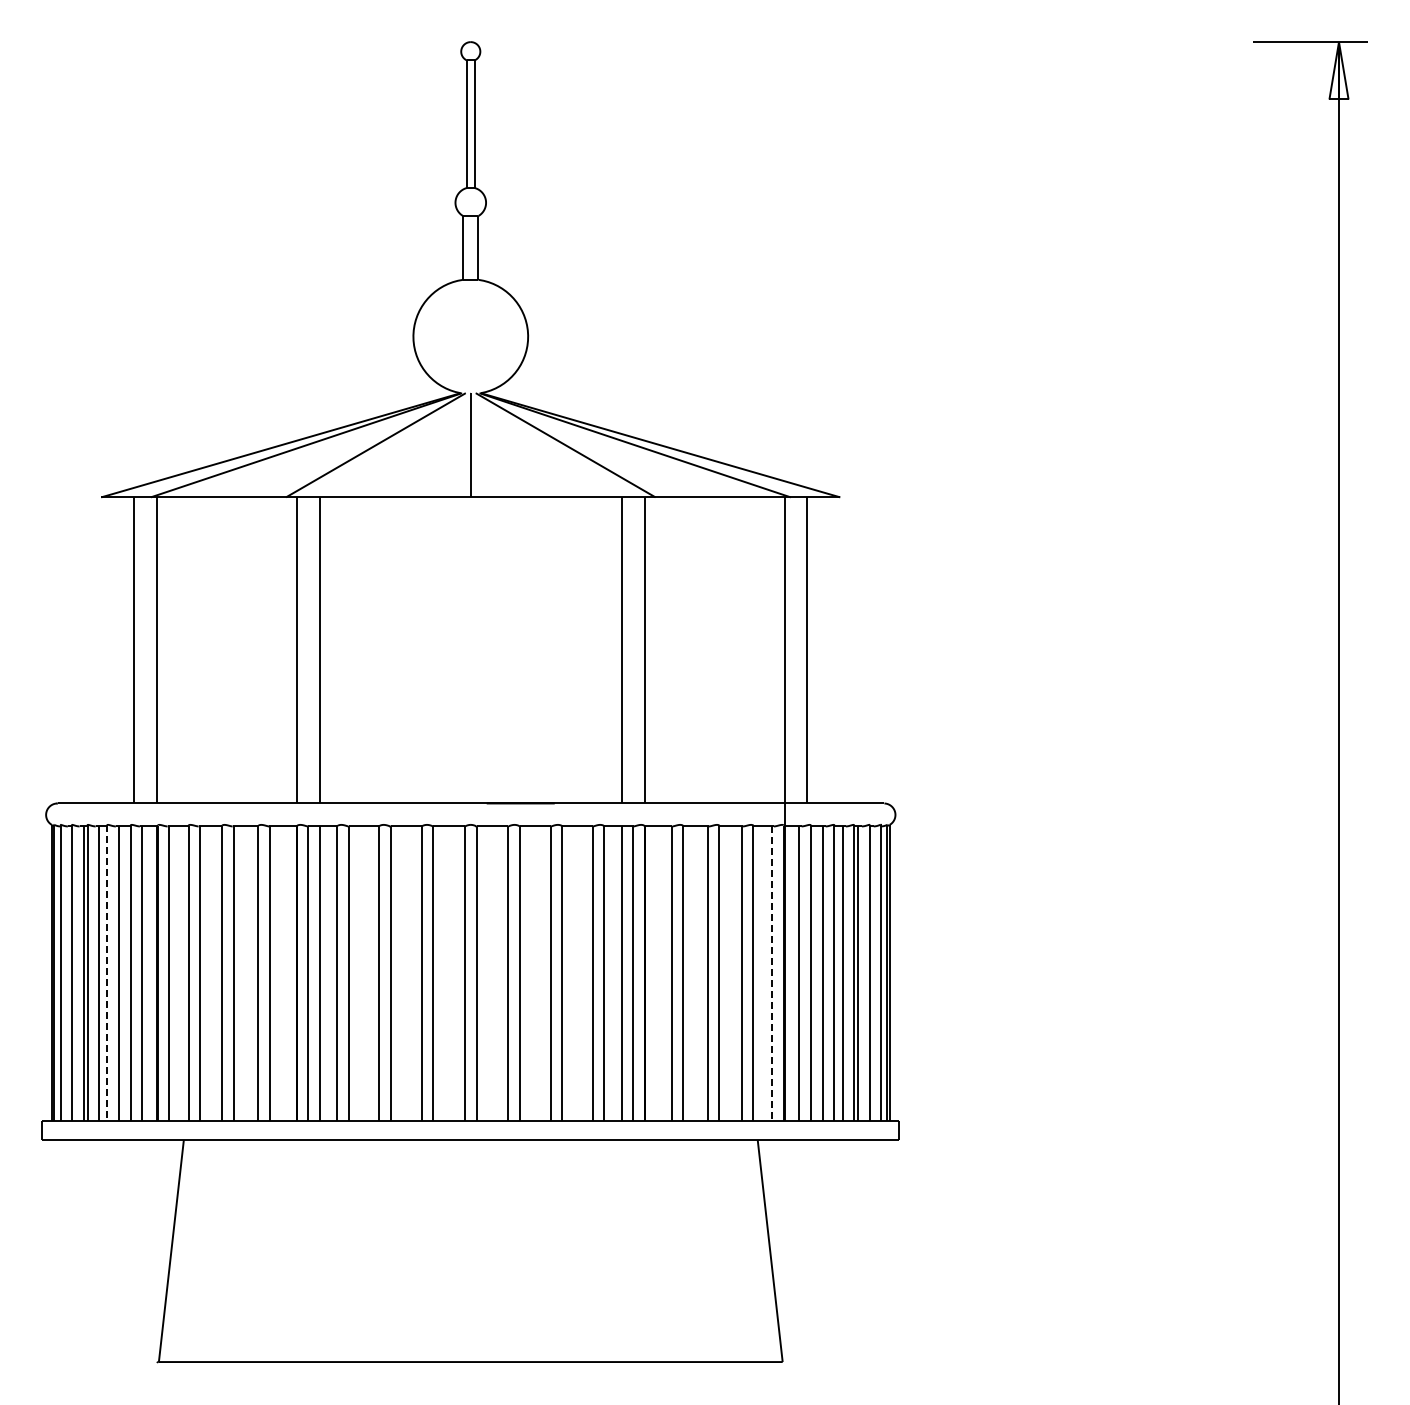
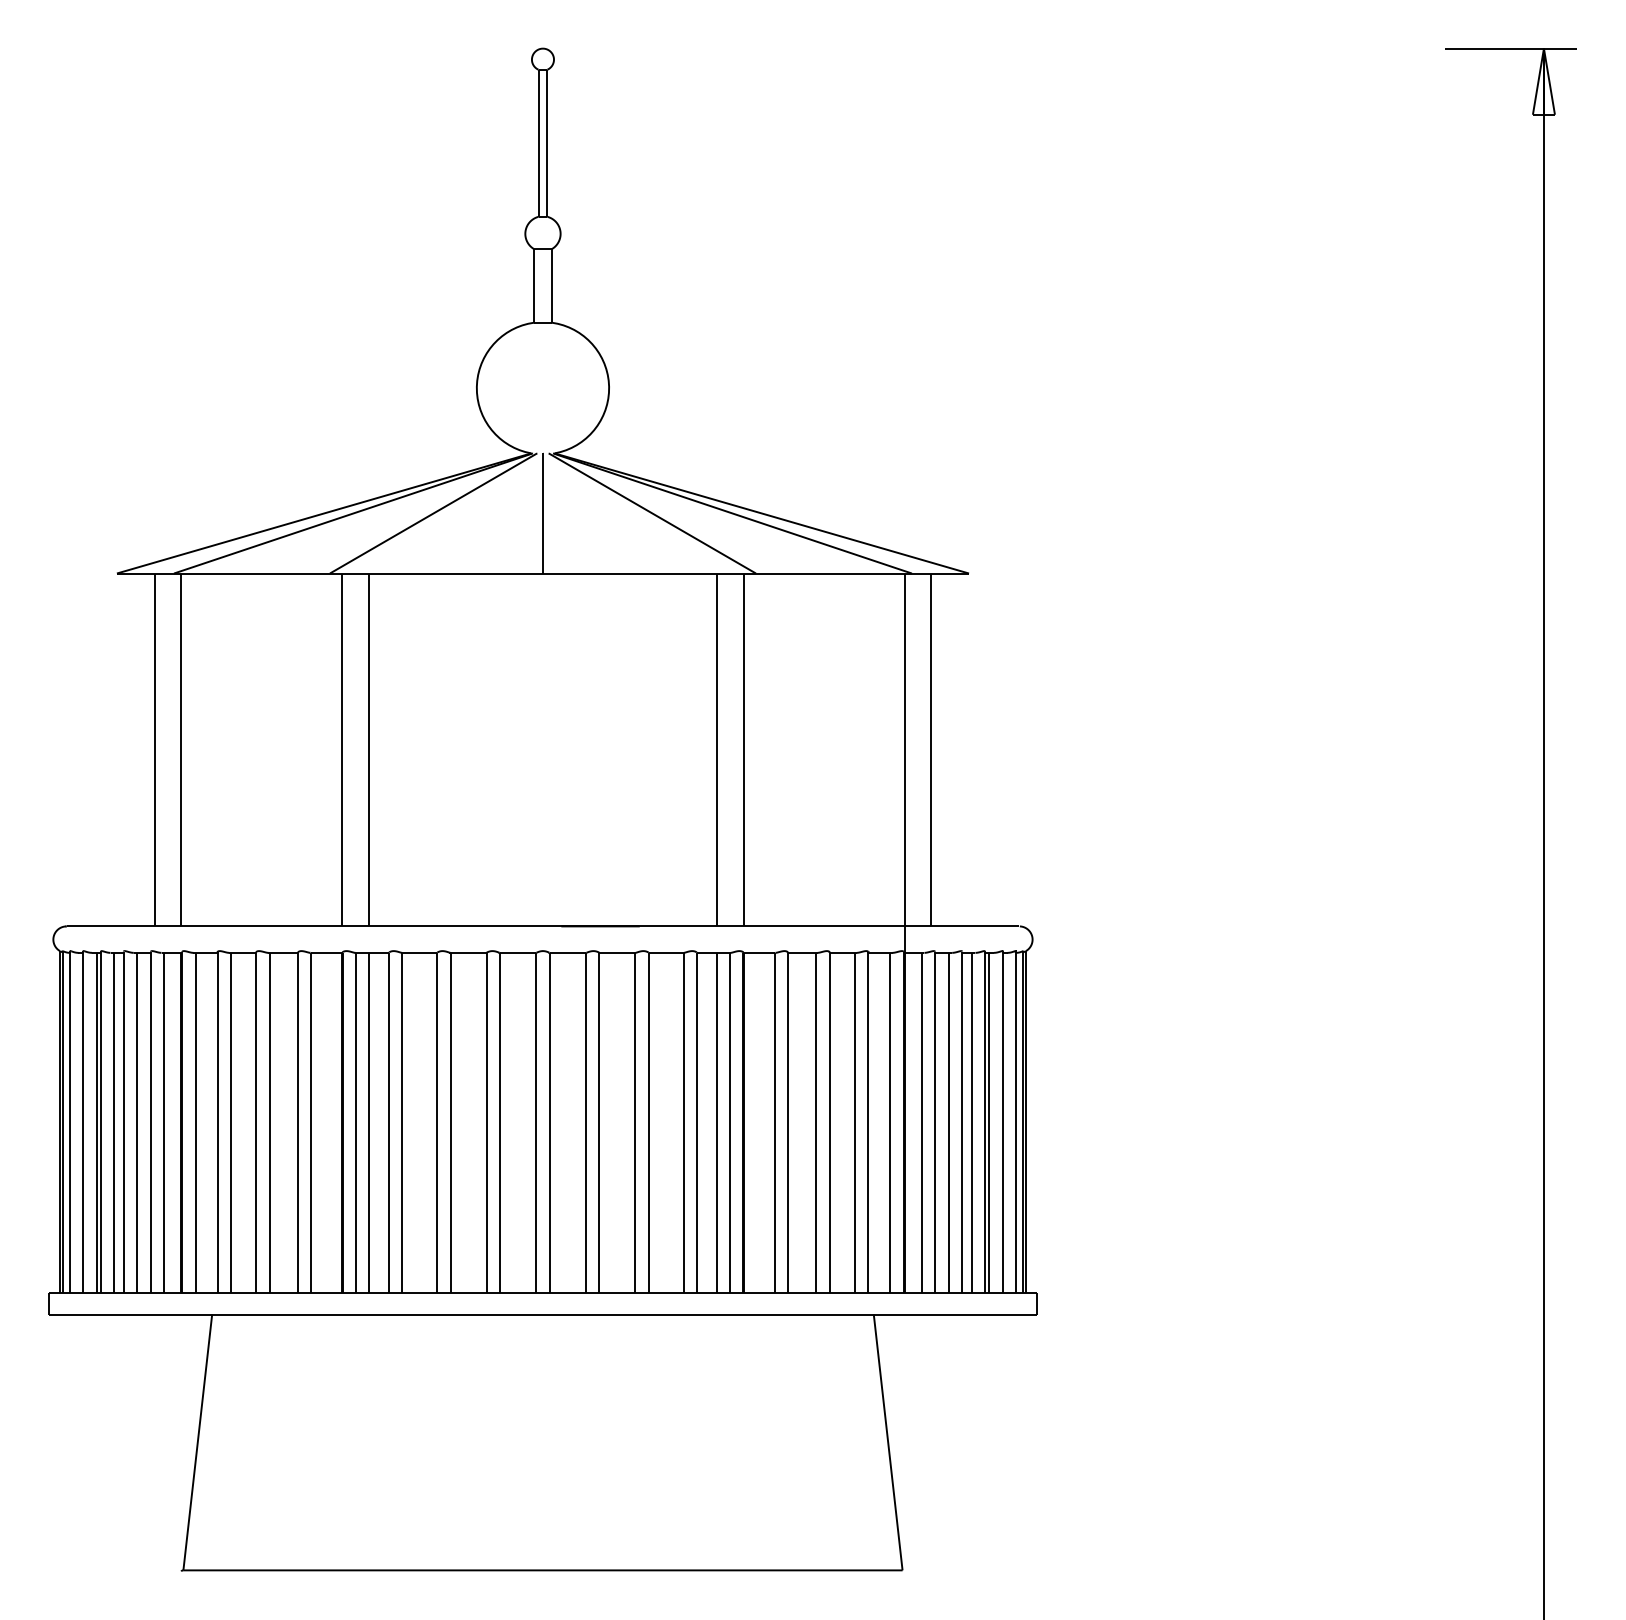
line: (107, 973) -> (124, 1122), dashed -> solid
line: (772, 974) -> (890, 1123), dashed -> solid

